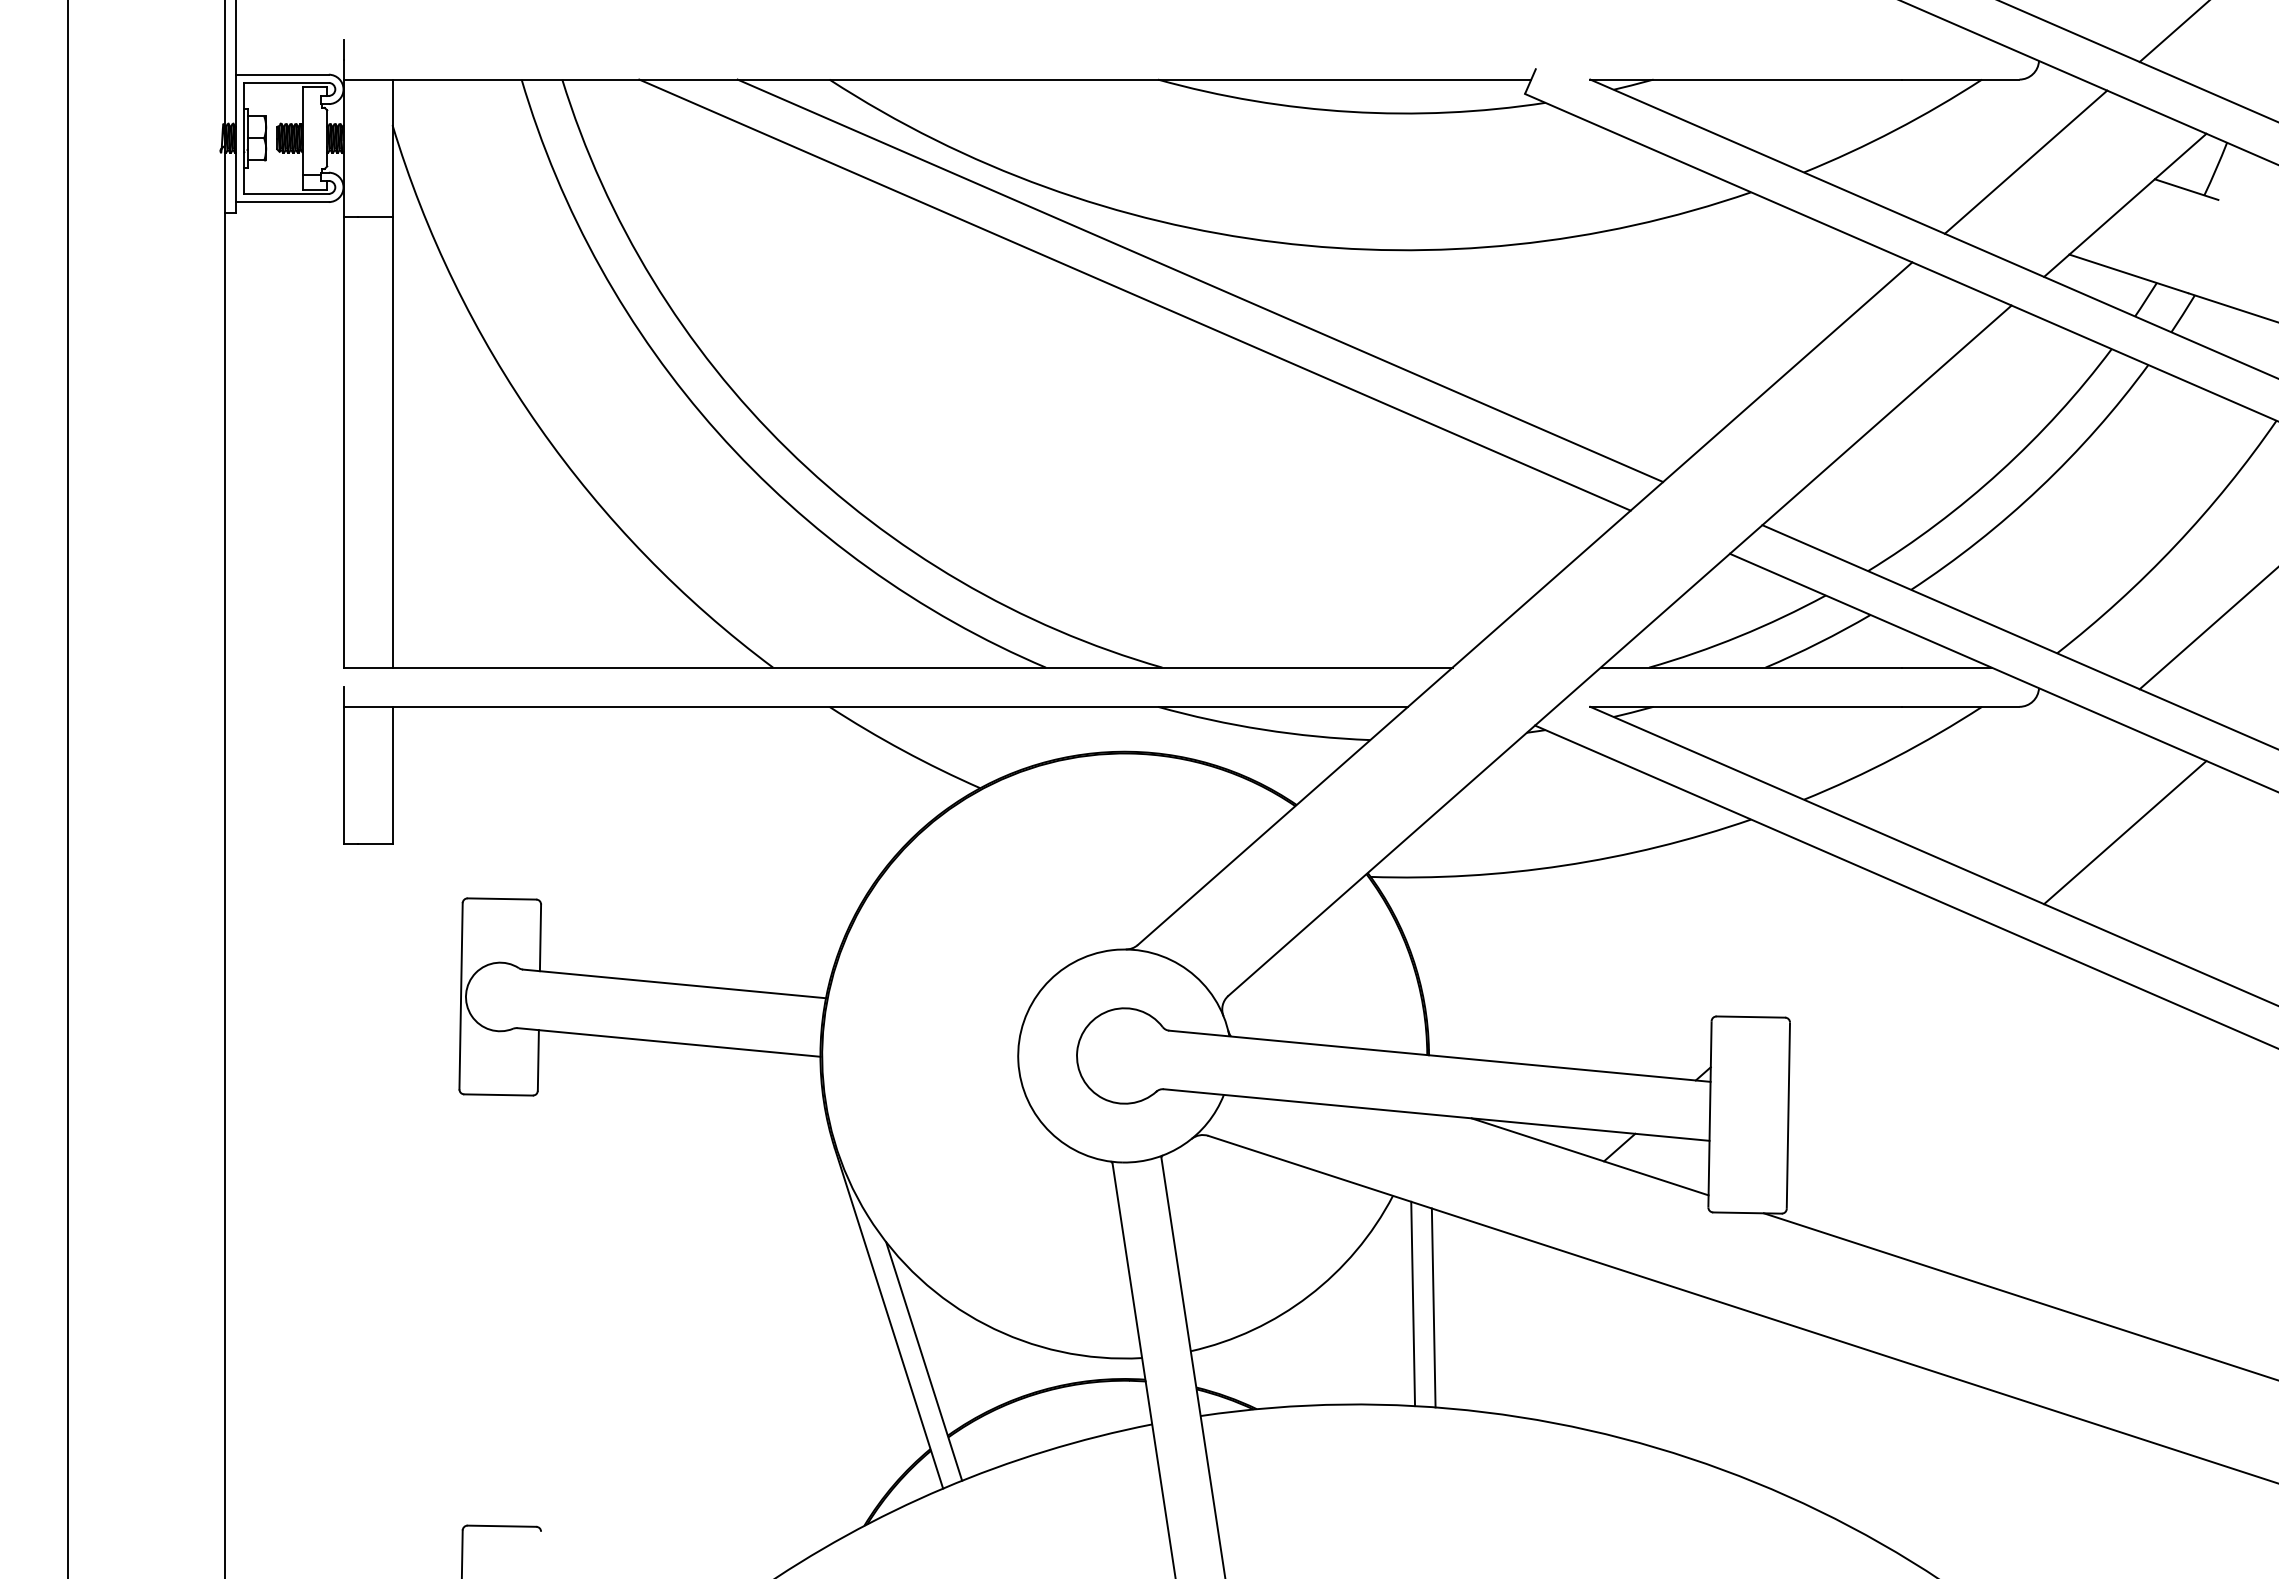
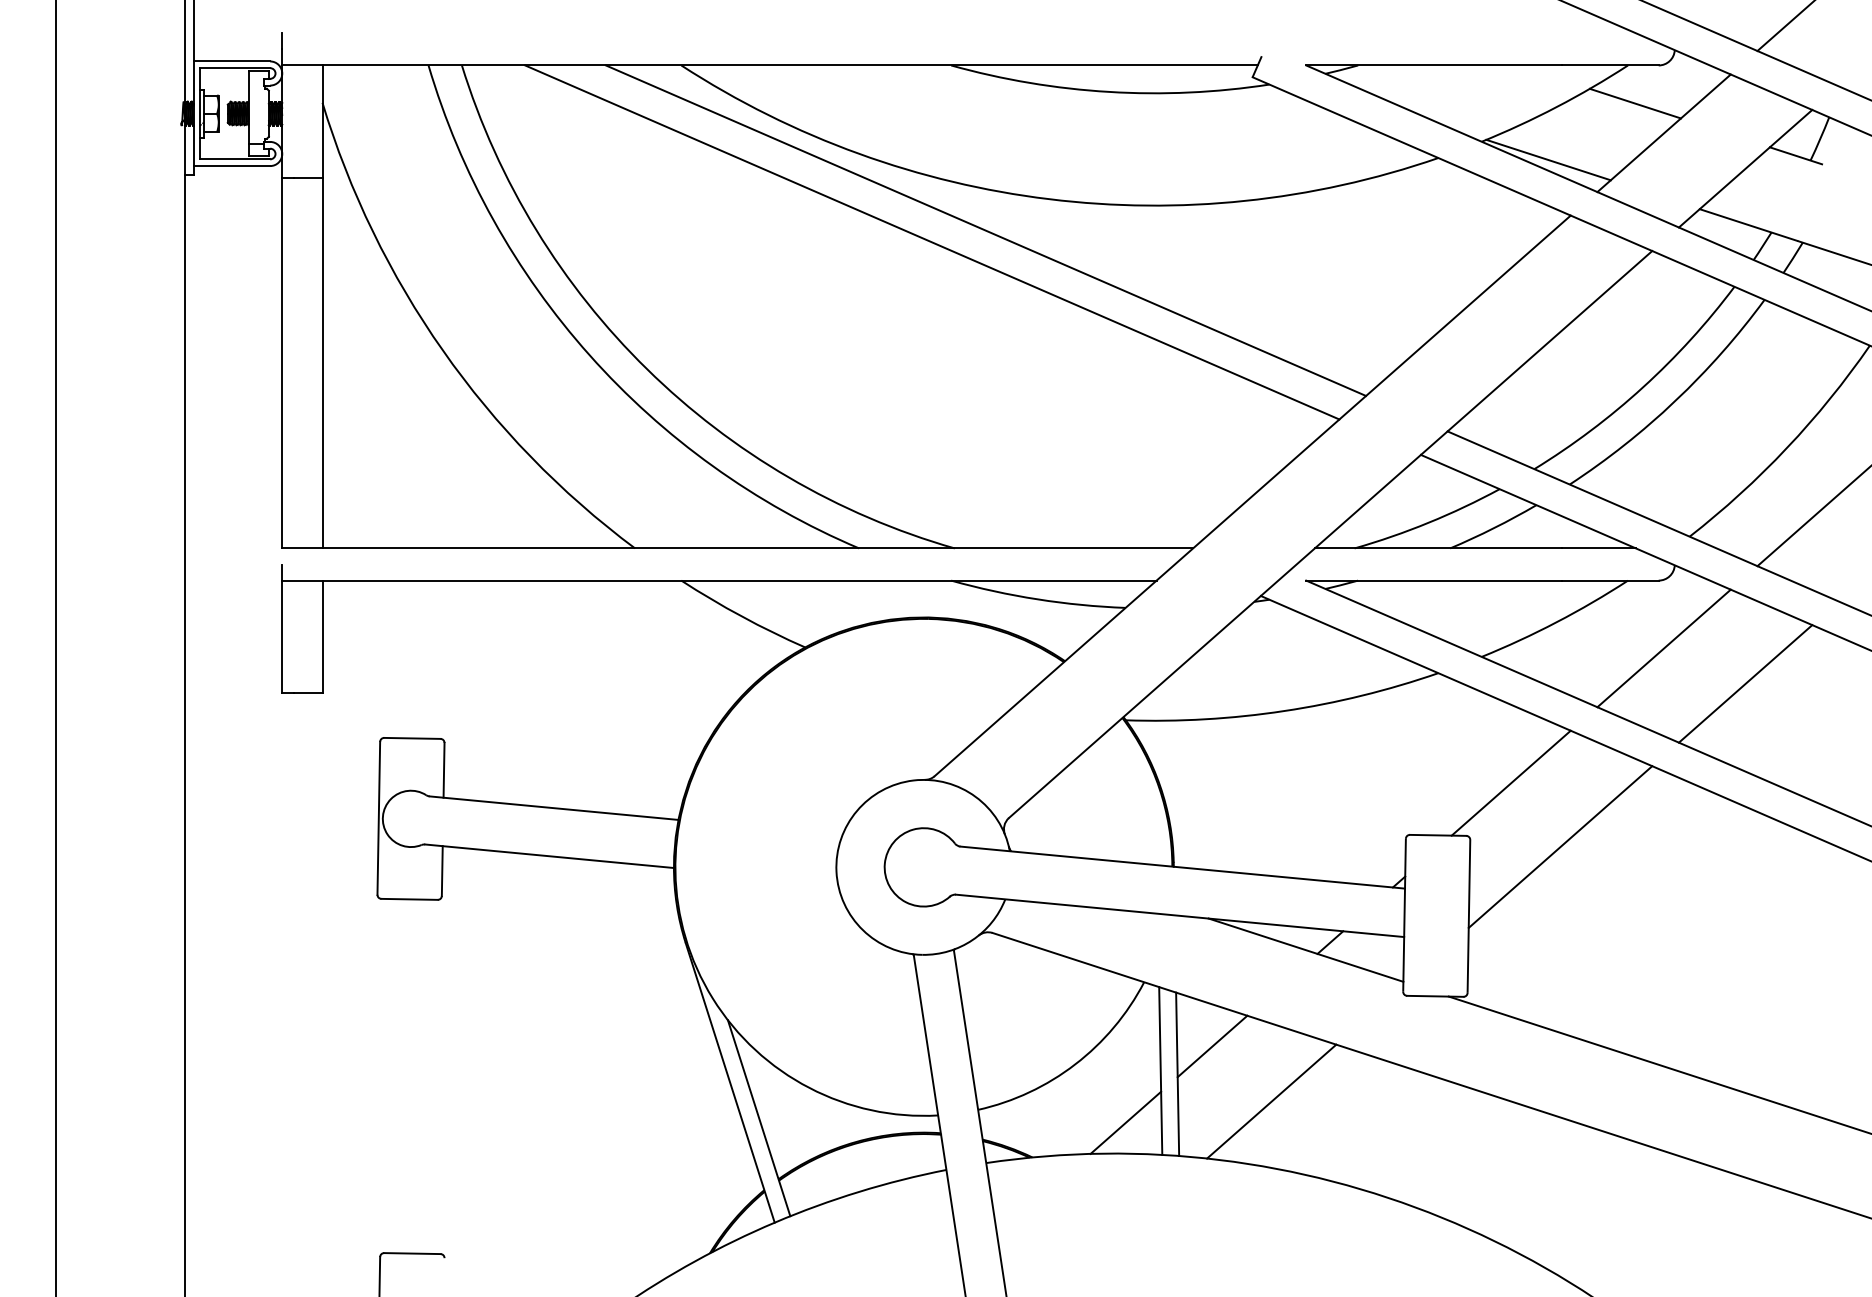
line: (1990, 126) -> (1634, 103), added
line: (1885, 194) -> (1548, 159), added
line: (2025, 789) -> (1663, 648), added
line: (1839, 953) -> (1510, 783), added
line: (1899, 1030) -> (1560, 846), added
line: (1475, 1273) -> (1211, 1046), added
line: (1547, 1340) -> (1271, 1101), added
line: (1370, 1366) -> (1125, 1122), added

